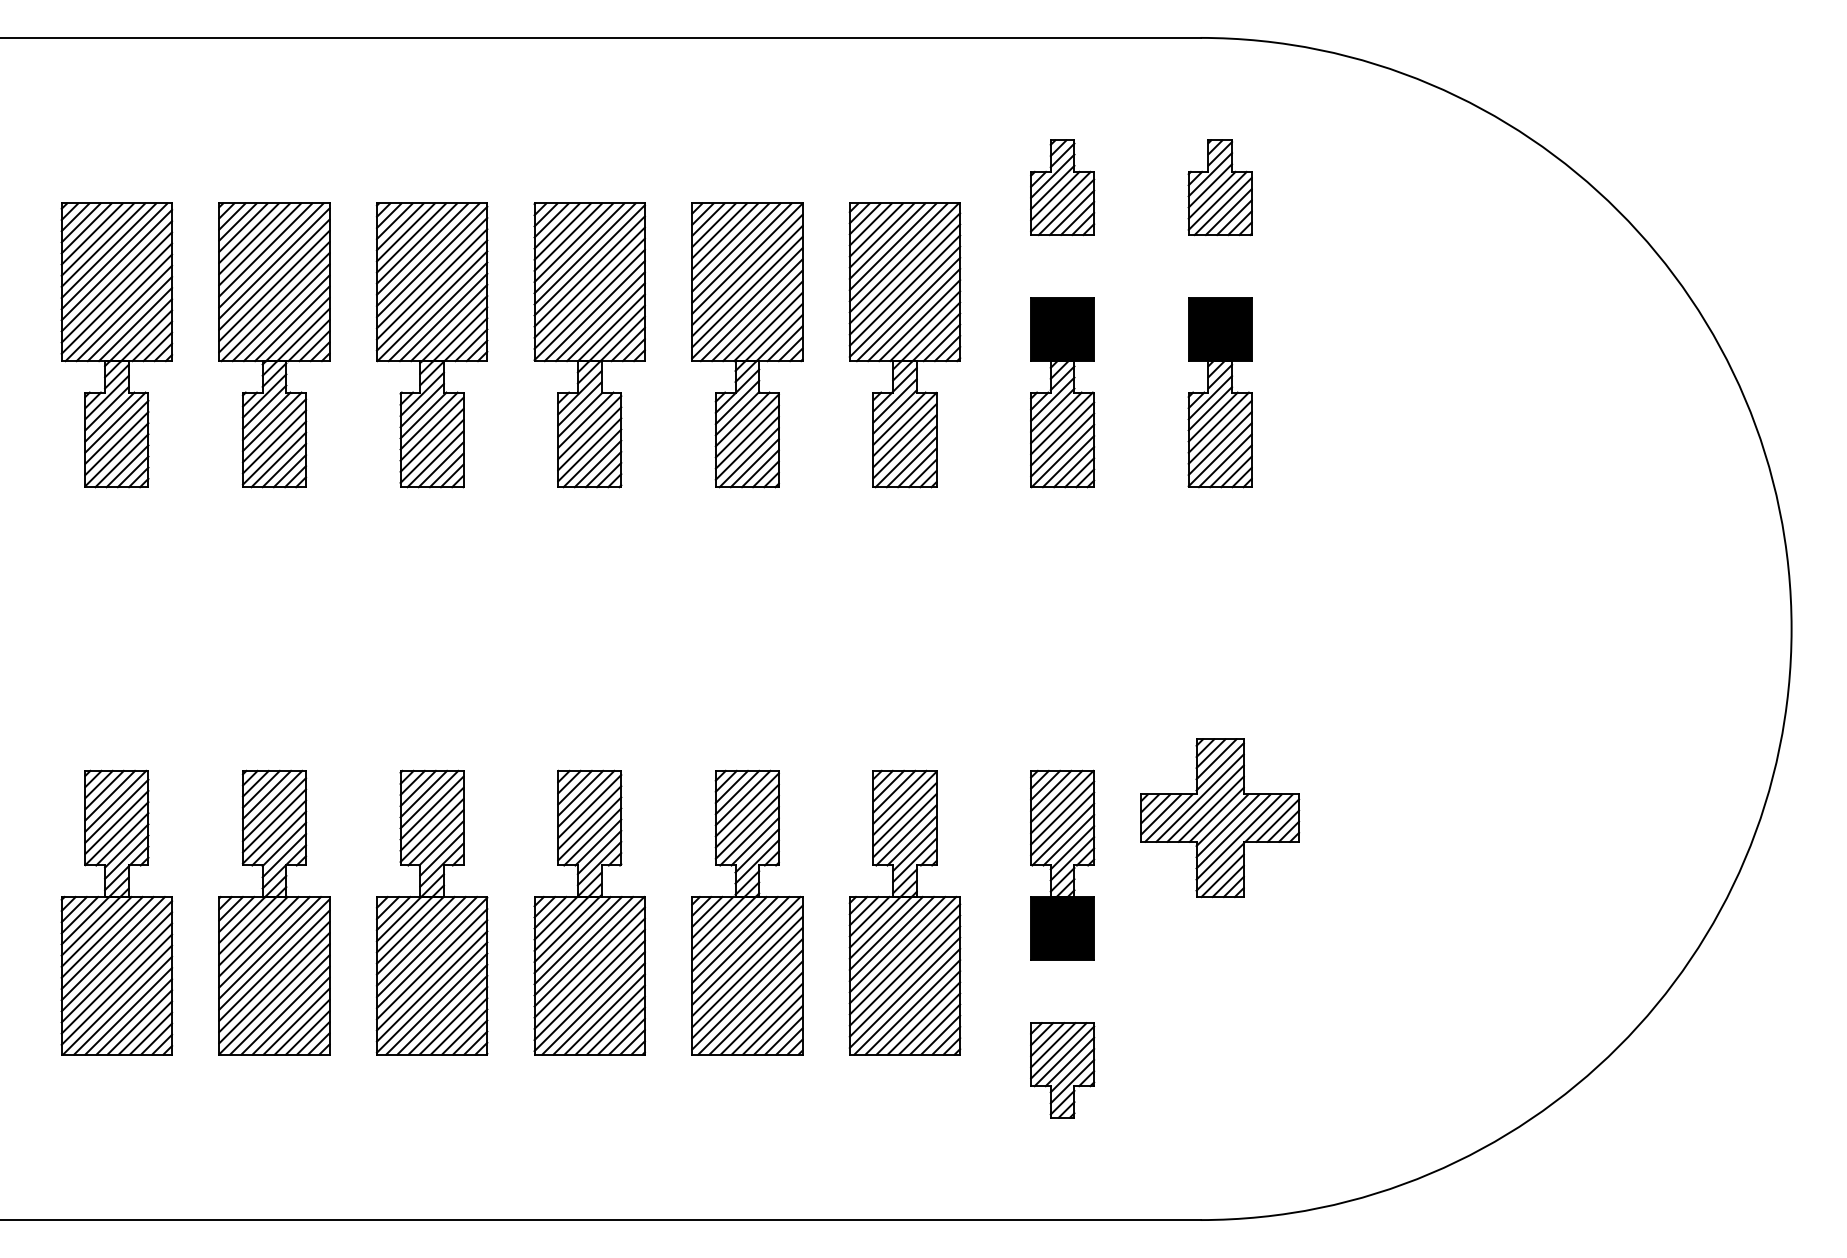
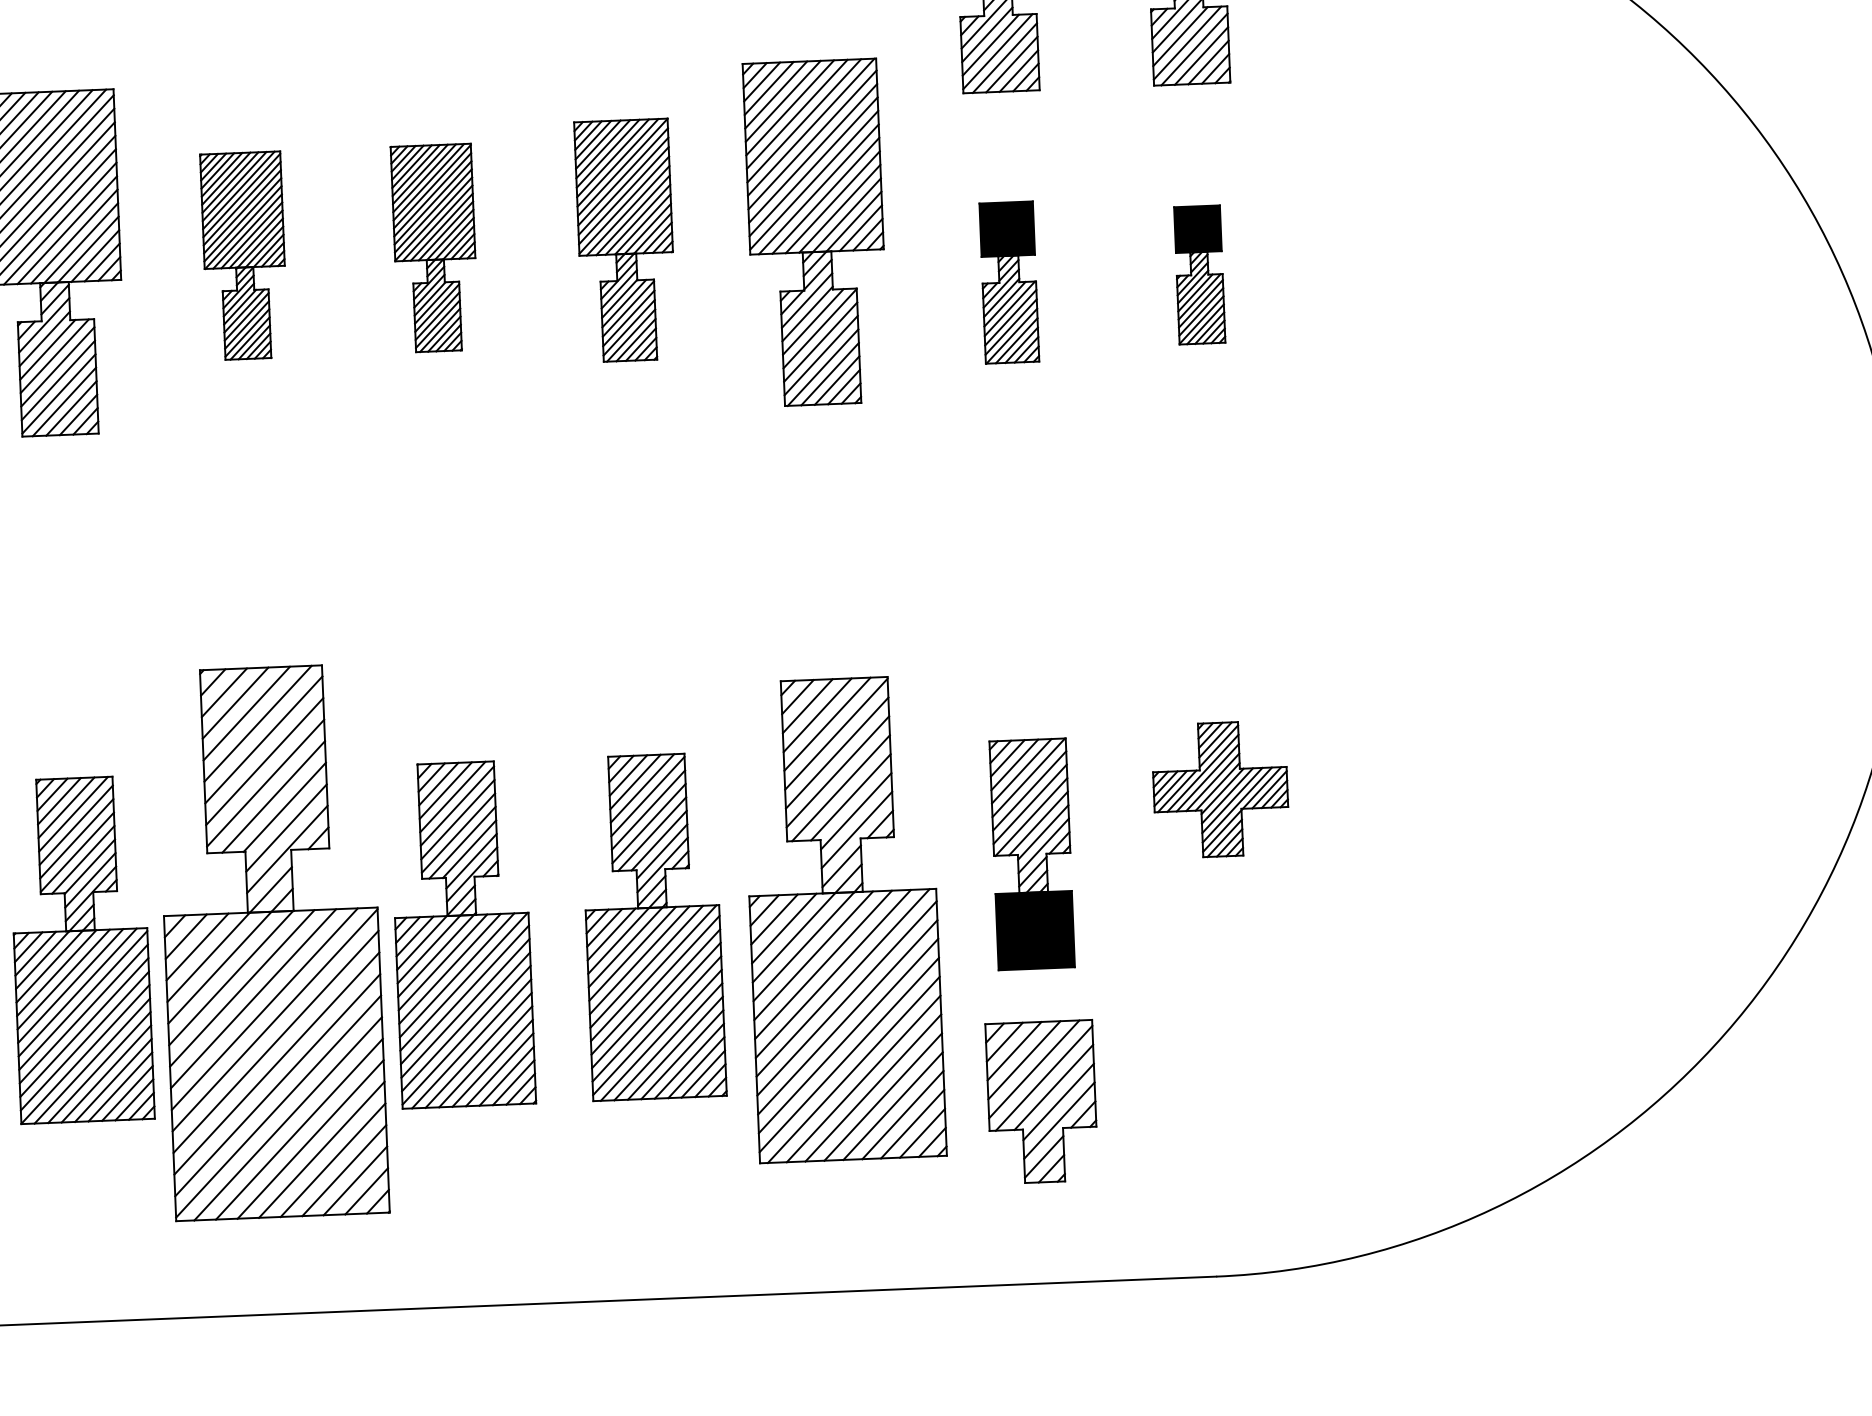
part: (431, 345) -> (243, 256), size x0.6
part: (589, 345) -> (434, 248), size x0.6
part: (747, 345) -> (625, 240), size x0.7
part: (1062, 392) -> (1009, 282), size x0.7
part: (1219, 392) -> (1199, 274), size x0.6
part: (1220, 818) -> (1220, 789), size x0.7
part: (431, 912) -> (271, 941), size x1.6
part: (904, 912) -> (843, 918), size x1.4
part: (1062, 1070) -> (1042, 1102), size x1.4

